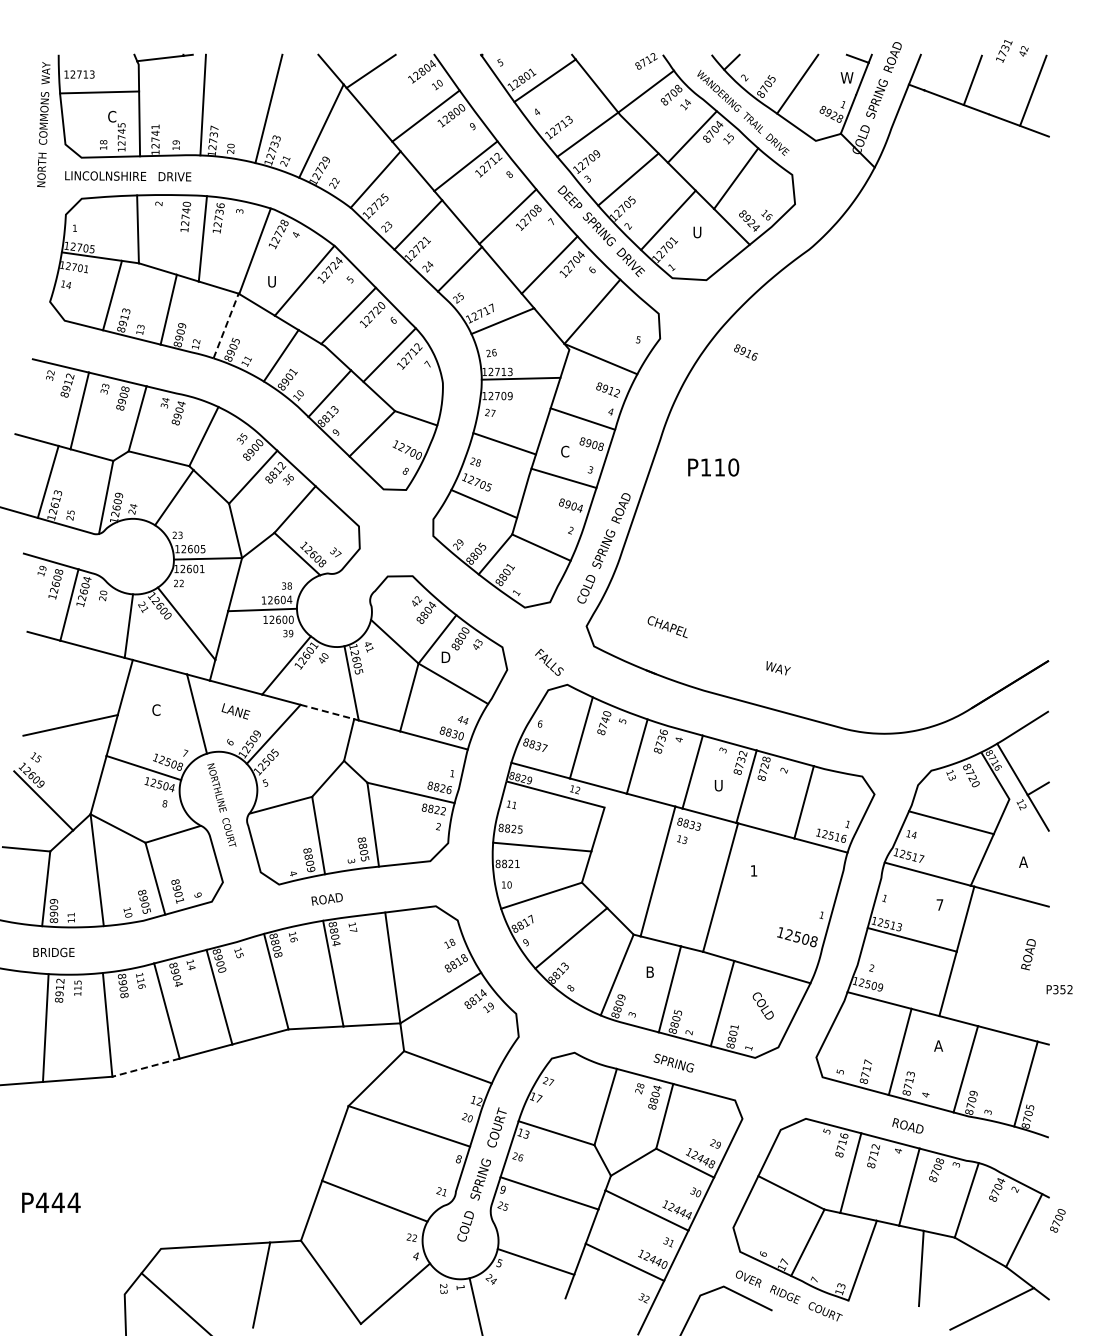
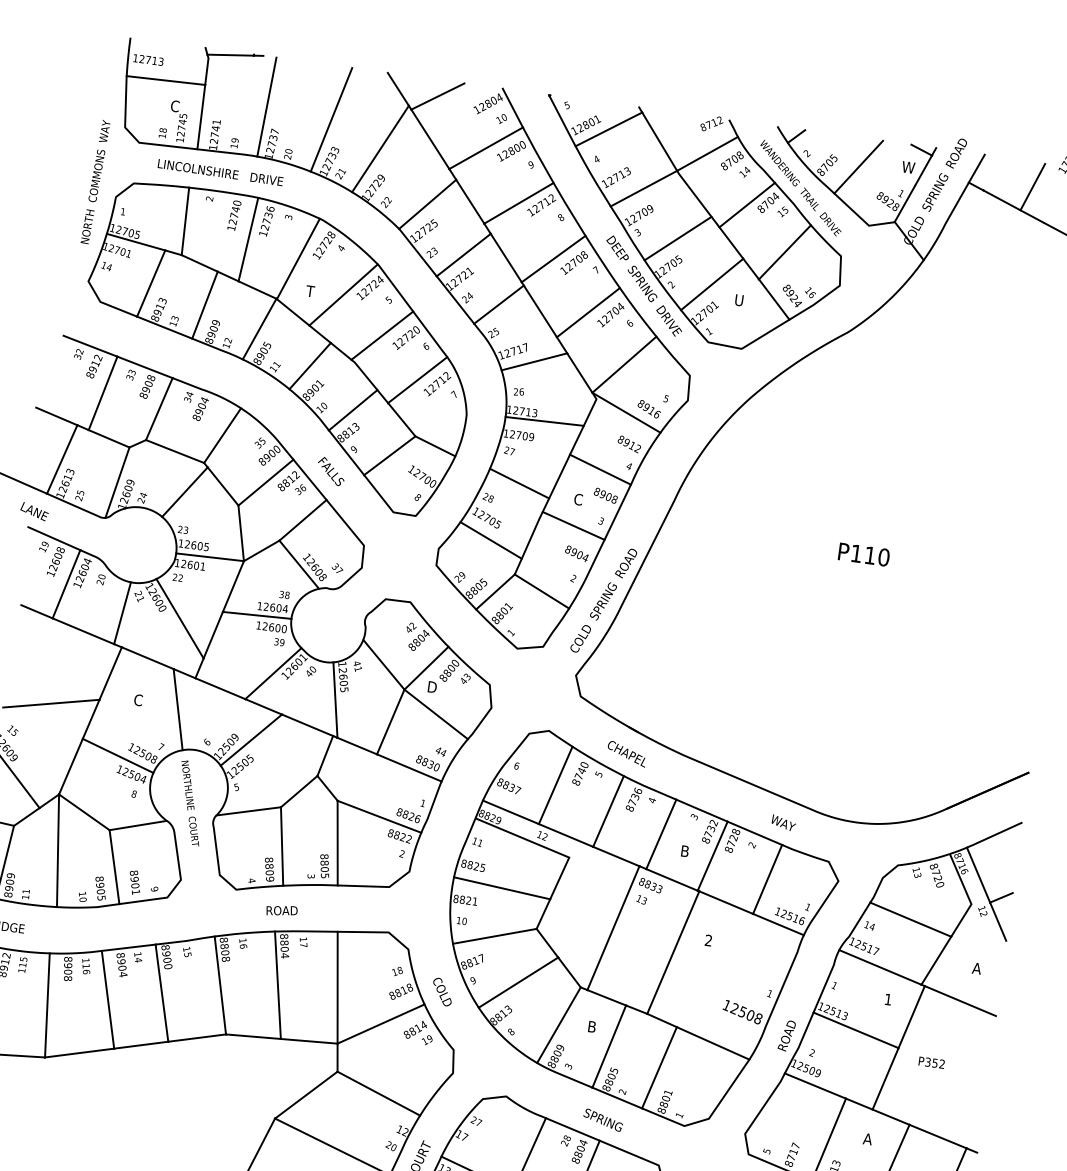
text: (43, 124) -> (95, 181), moved
text: (128, 176) -> (220, 172), moved
text: (271, 281) -> (310, 291), U -> T
line: (226, 326) -> (259, 329), dashed -> solid
text: (745, 352) -> (648, 409), moved
text: (713, 467) -> (863, 554), moved
text: (667, 627) -> (626, 754), moved
text: (549, 662) -> (331, 471), moved
text: (778, 668) -> (783, 823), moved
text: (235, 711) -> (34, 511), moved
line: (327, 712) -> (307, 725), dashed -> solid
text: (718, 785) -> (685, 851), U -> B
text: (753, 870) -> (708, 940), 1 -> 2
text: (939, 904) -> (887, 999), 7 -> 1
text: (1028, 954) -> (786, 1035), moved
text: (1059, 989) -> (931, 1062), moved
text: (762, 1005) -> (441, 991), moved
line: (146, 1067) -> (80, 1052), dashed -> solid

